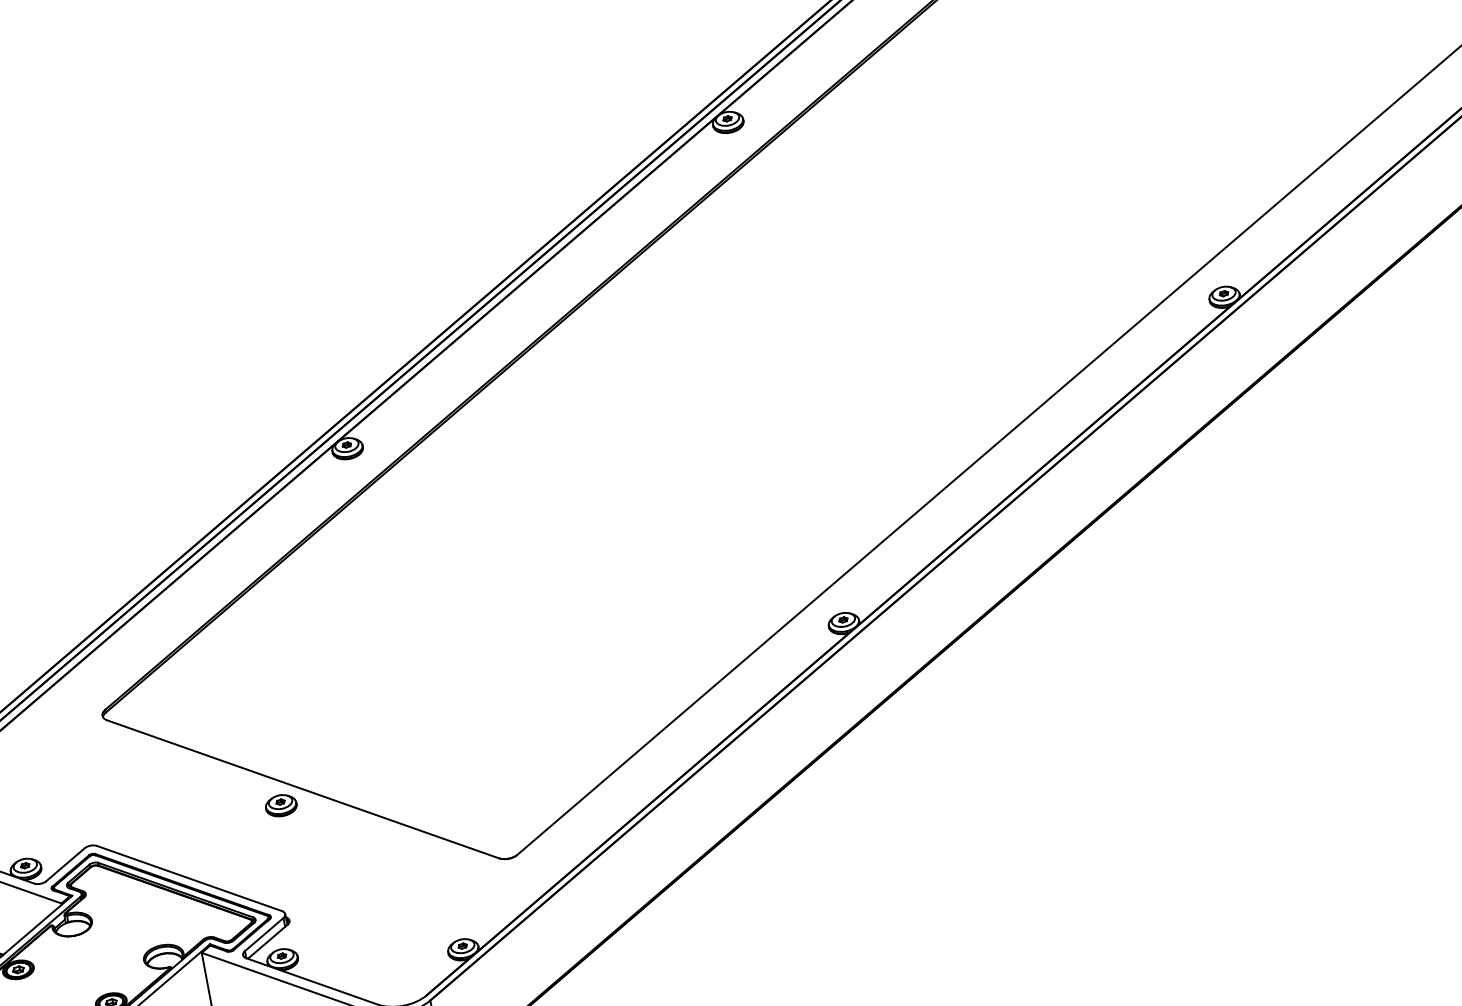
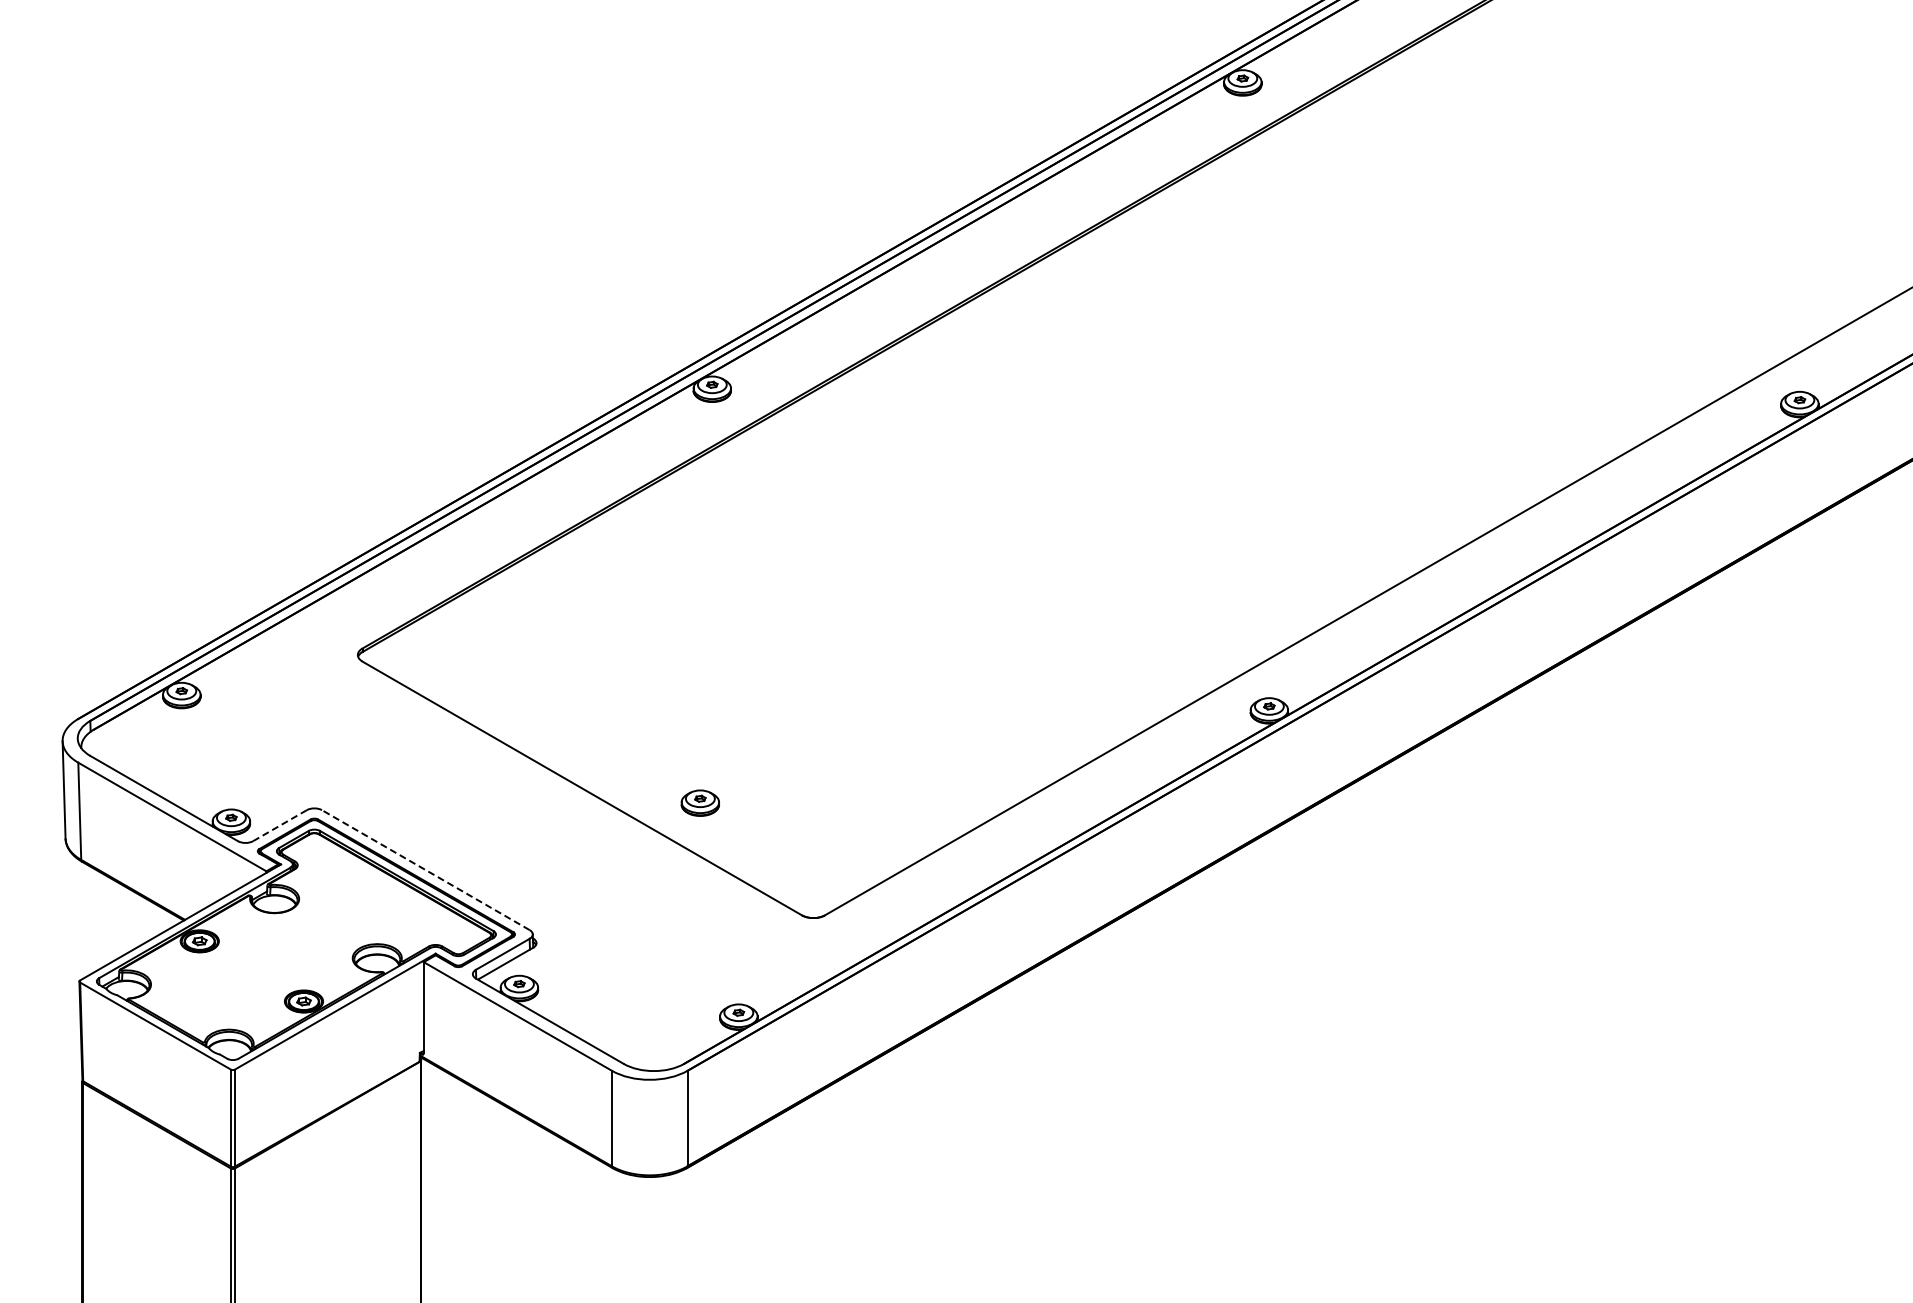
part: (280, 805) -> (699, 802), moved
line: (65, 864) -> (279, 825), solid -> dashed
line: (189, 878) -> (425, 870), solid -> dashed

